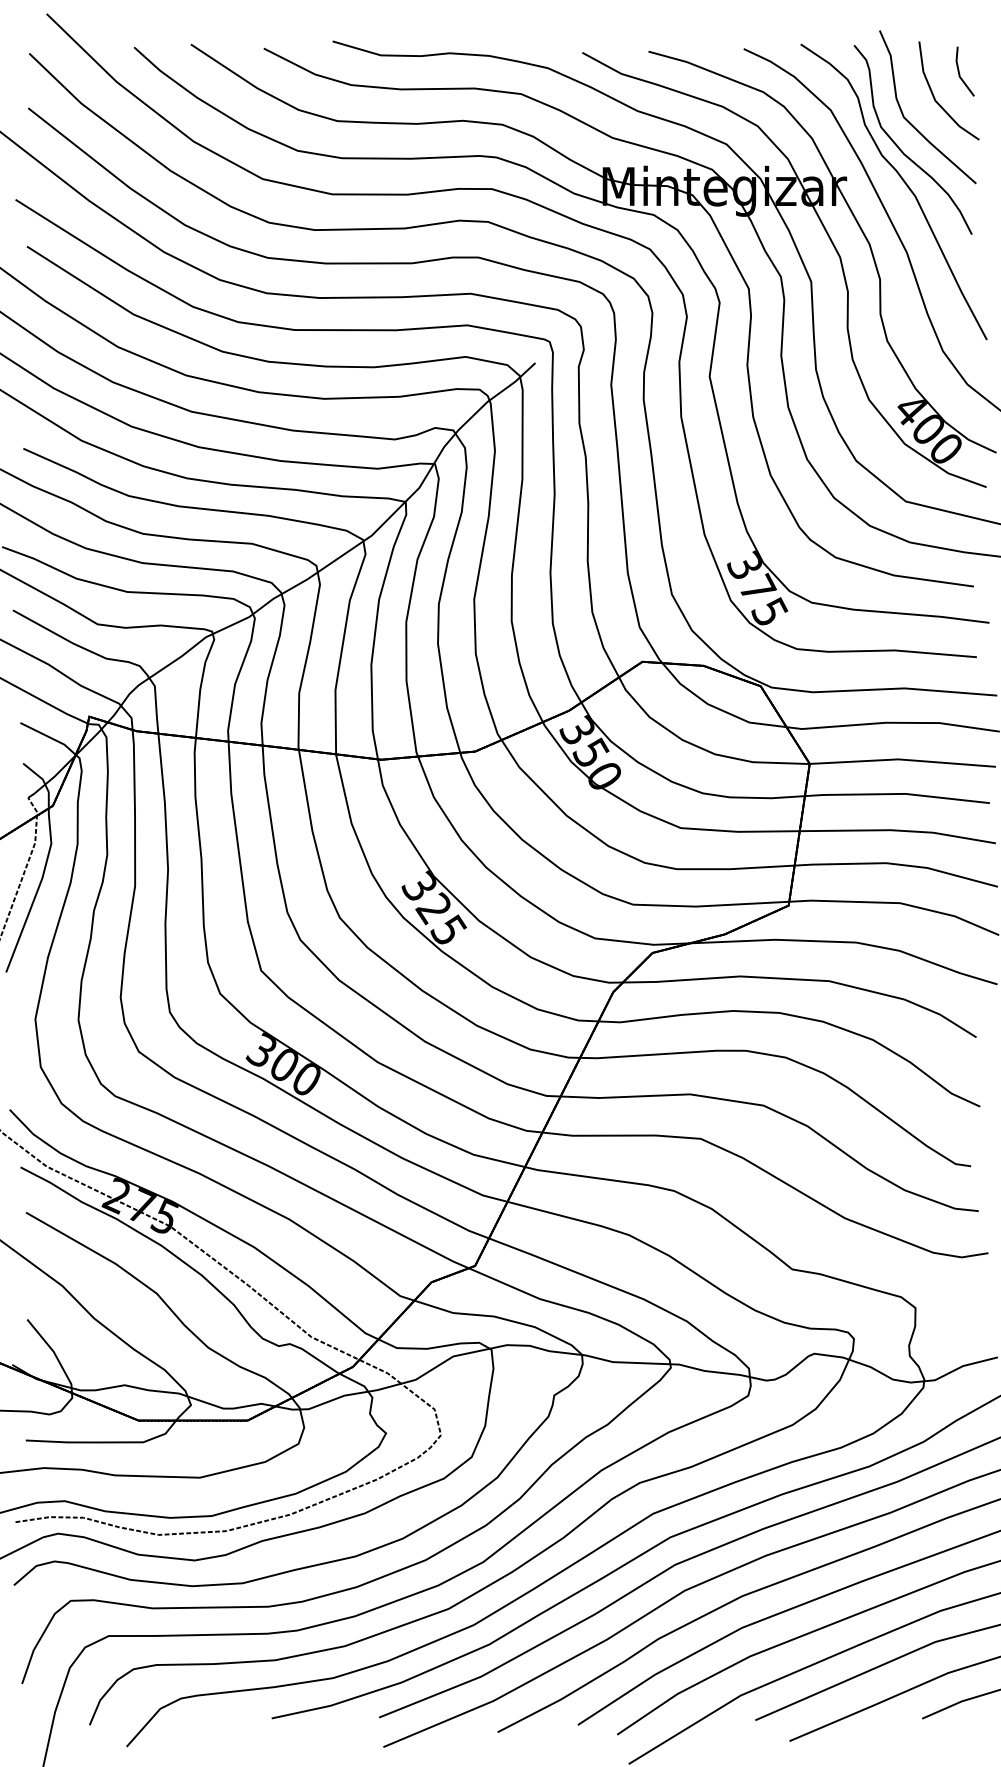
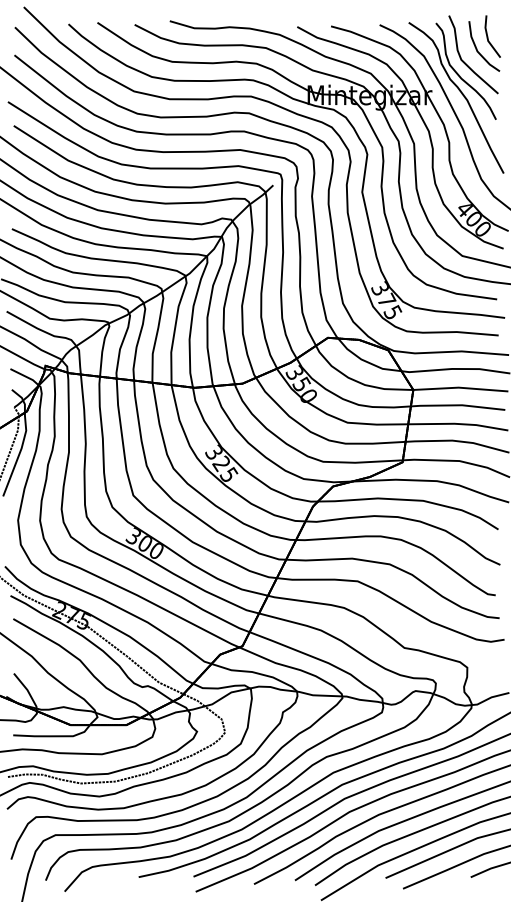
part: (964, 71) -> (492, 36), size x1.67

